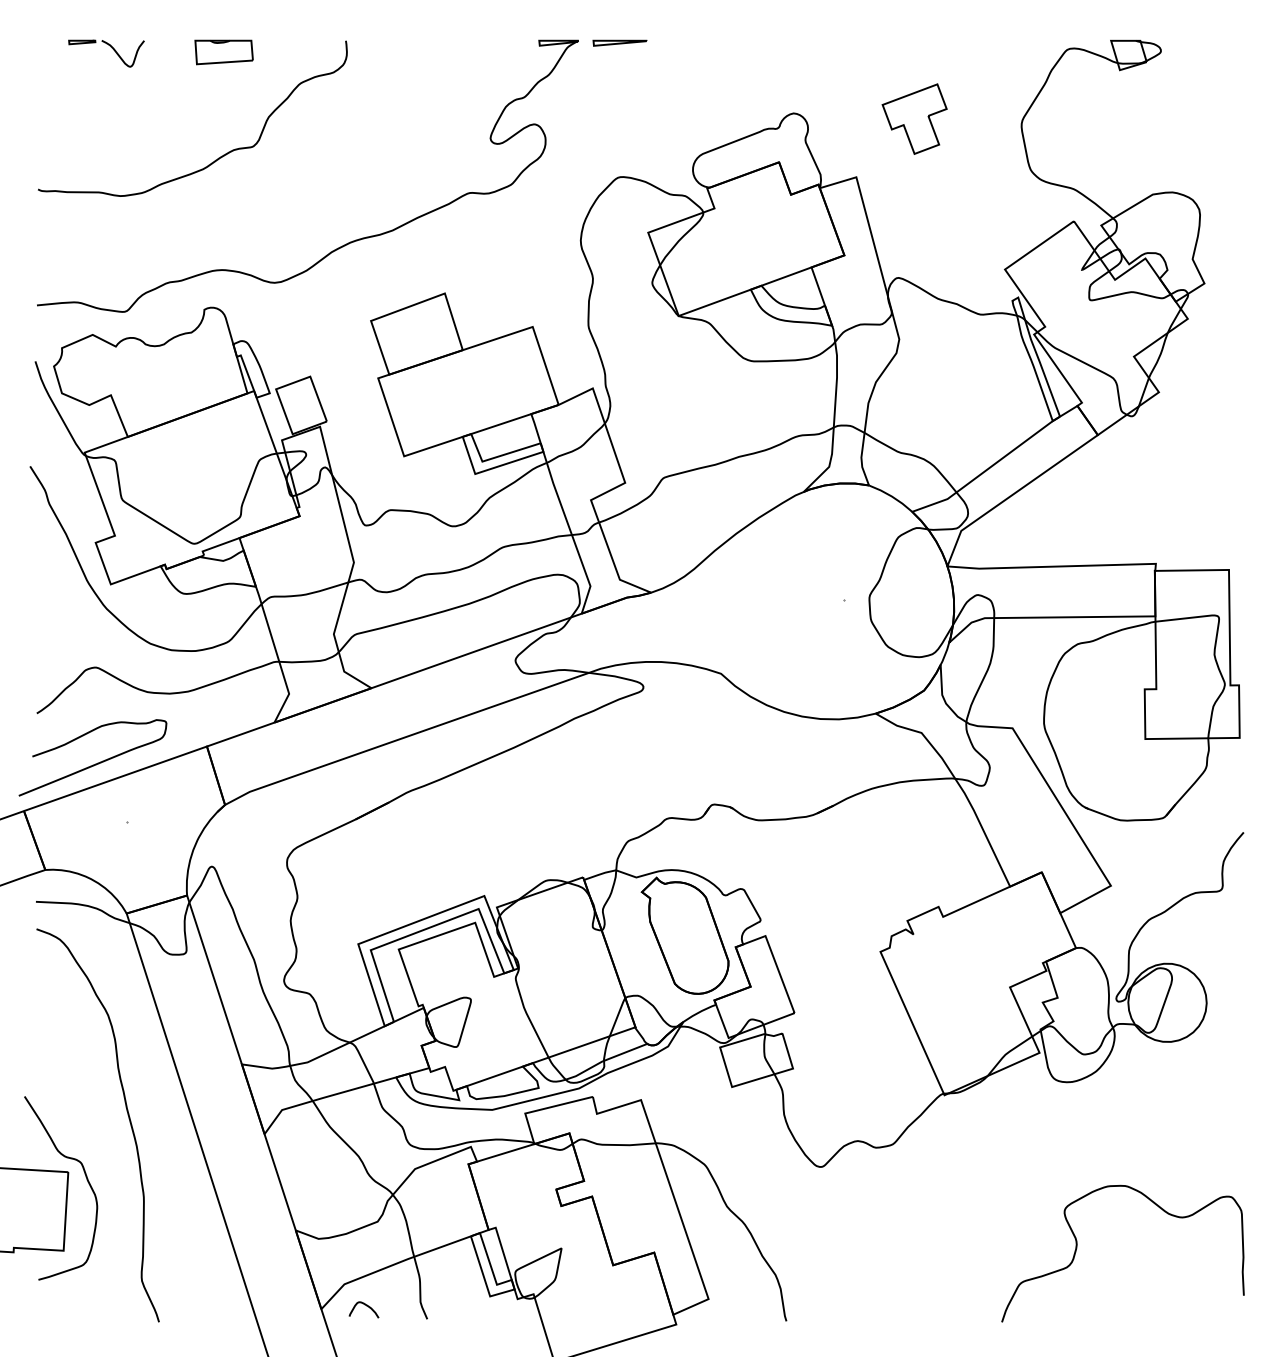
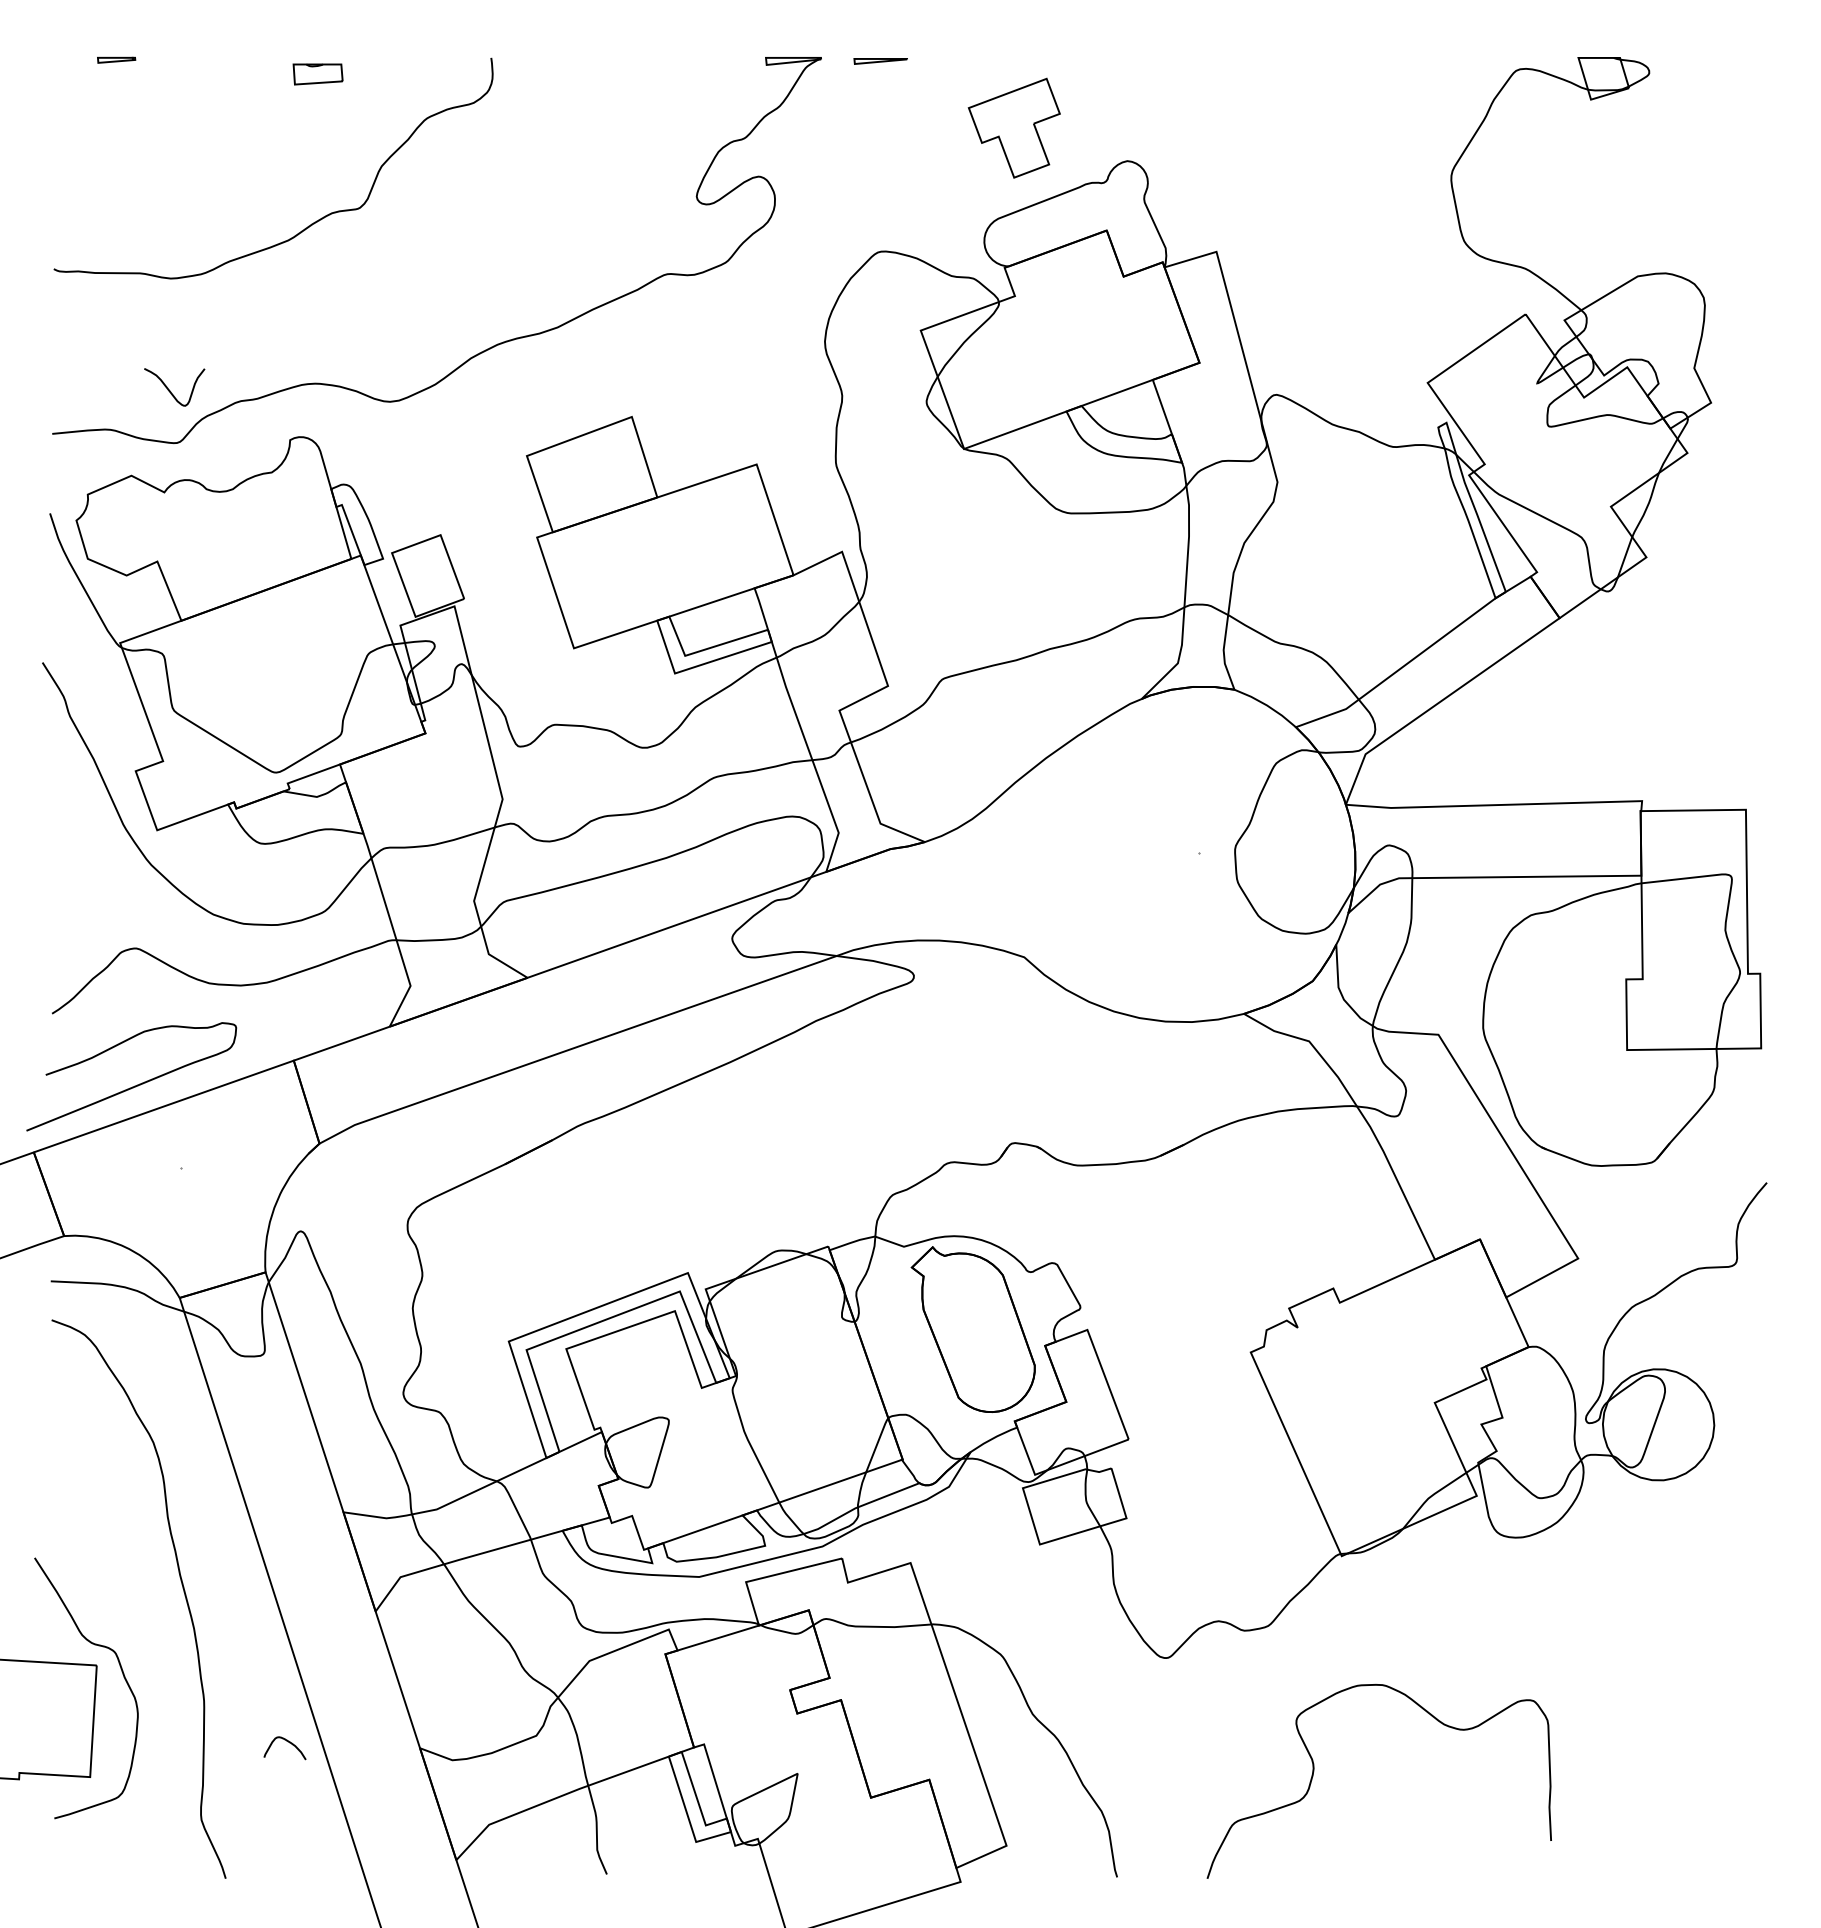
part: (619, 43) -> (880, 61), size x0.7
part: (223, 52) -> (317, 74), size x0.6
curve: (120, 55) -> (170, 390), moved
part: (914, 118) -> (1013, 127), moved
curve: (1077, 1246) -> (1314, 1771), moved
curve: (367, 1306) -> (289, 1743), moved

